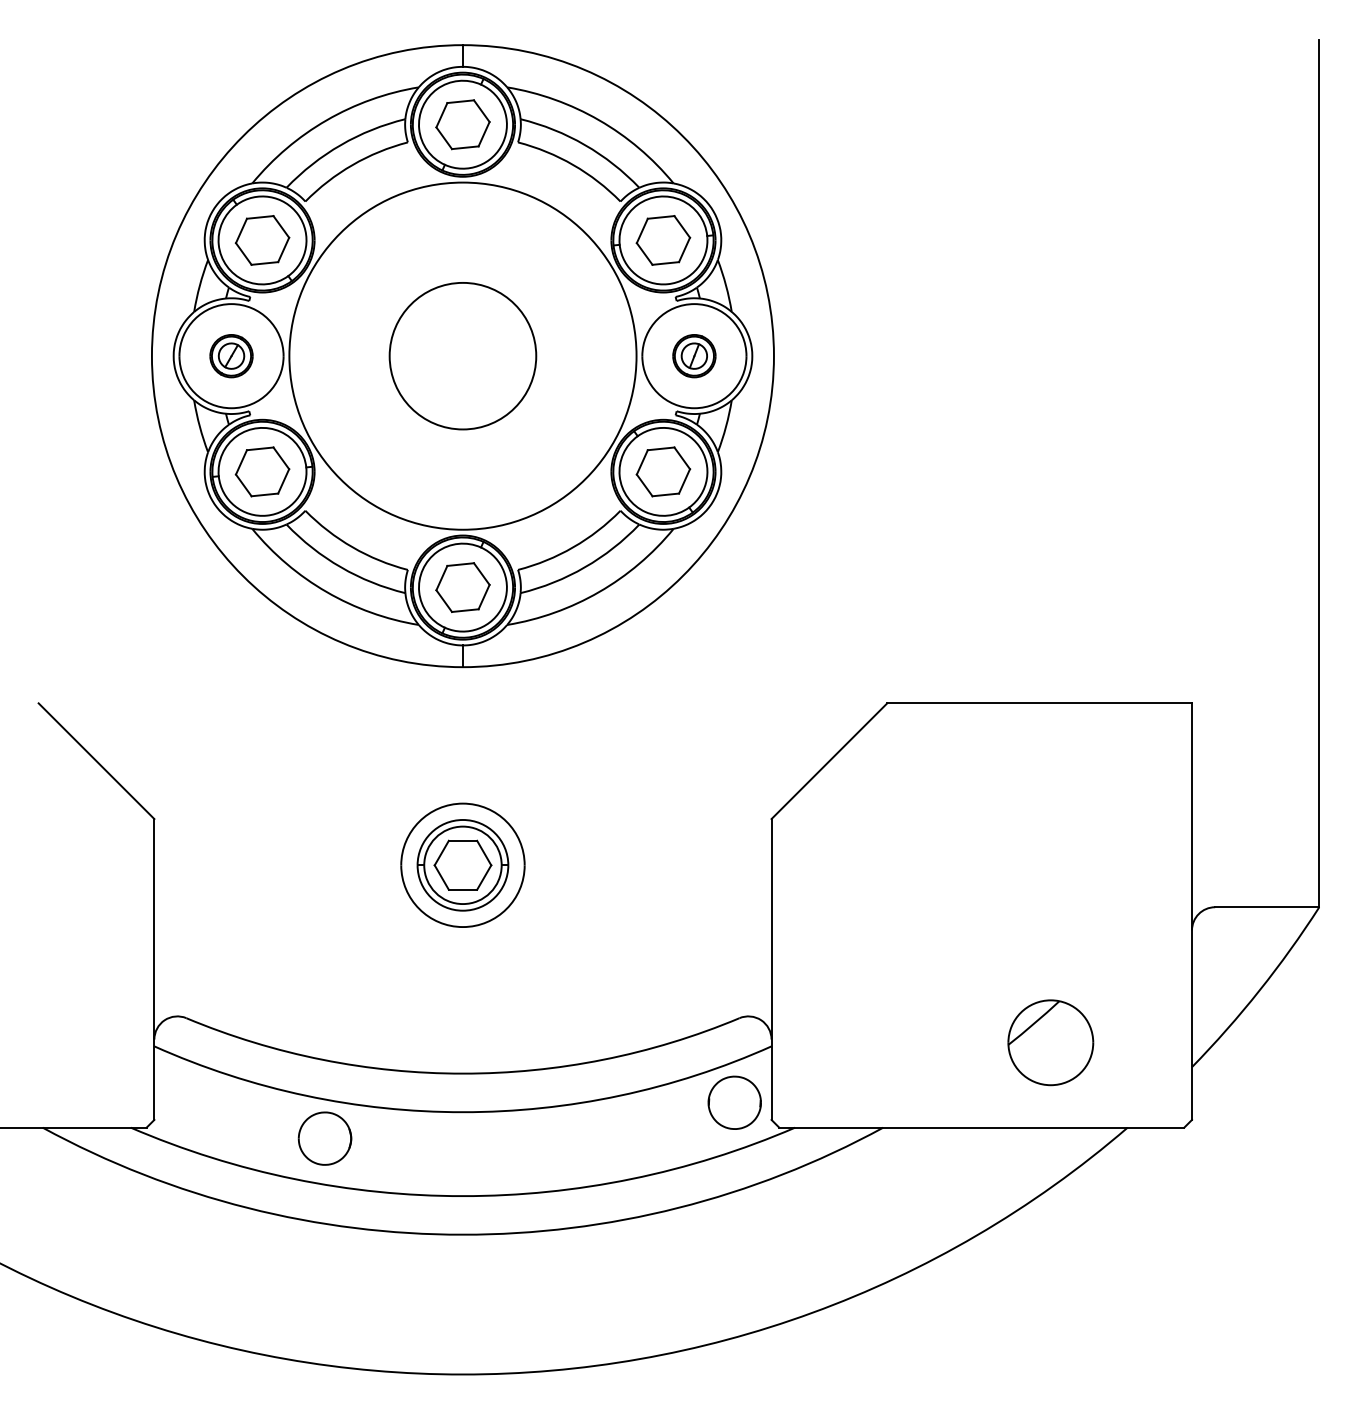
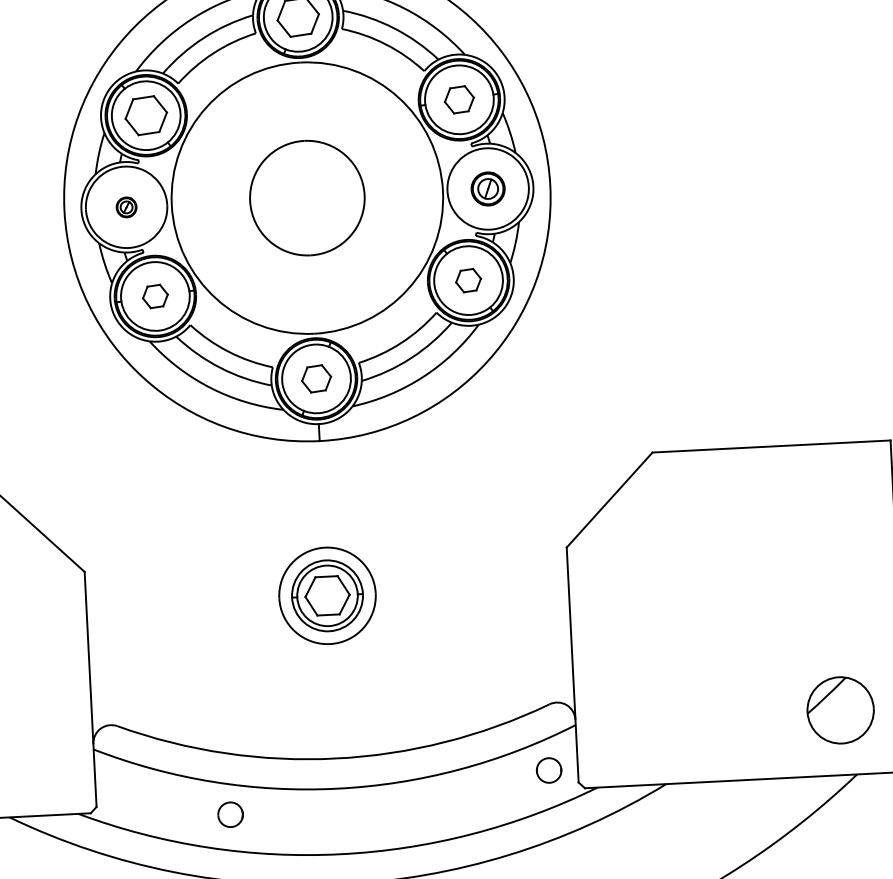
part: (663, 240) -> (459, 99), size x0.7
part: (231, 356) -> (126, 207), size x0.6
part: (262, 471) -> (155, 296), size x0.6
part: (663, 471) -> (468, 280), size x0.6
part: (462, 587) -> (316, 378), size x0.7
part: (1050, 1042) -> (840, 710), moved
part: (734, 1102) -> (549, 770), size x0.6
part: (324, 1138) -> (230, 814), size x0.6

